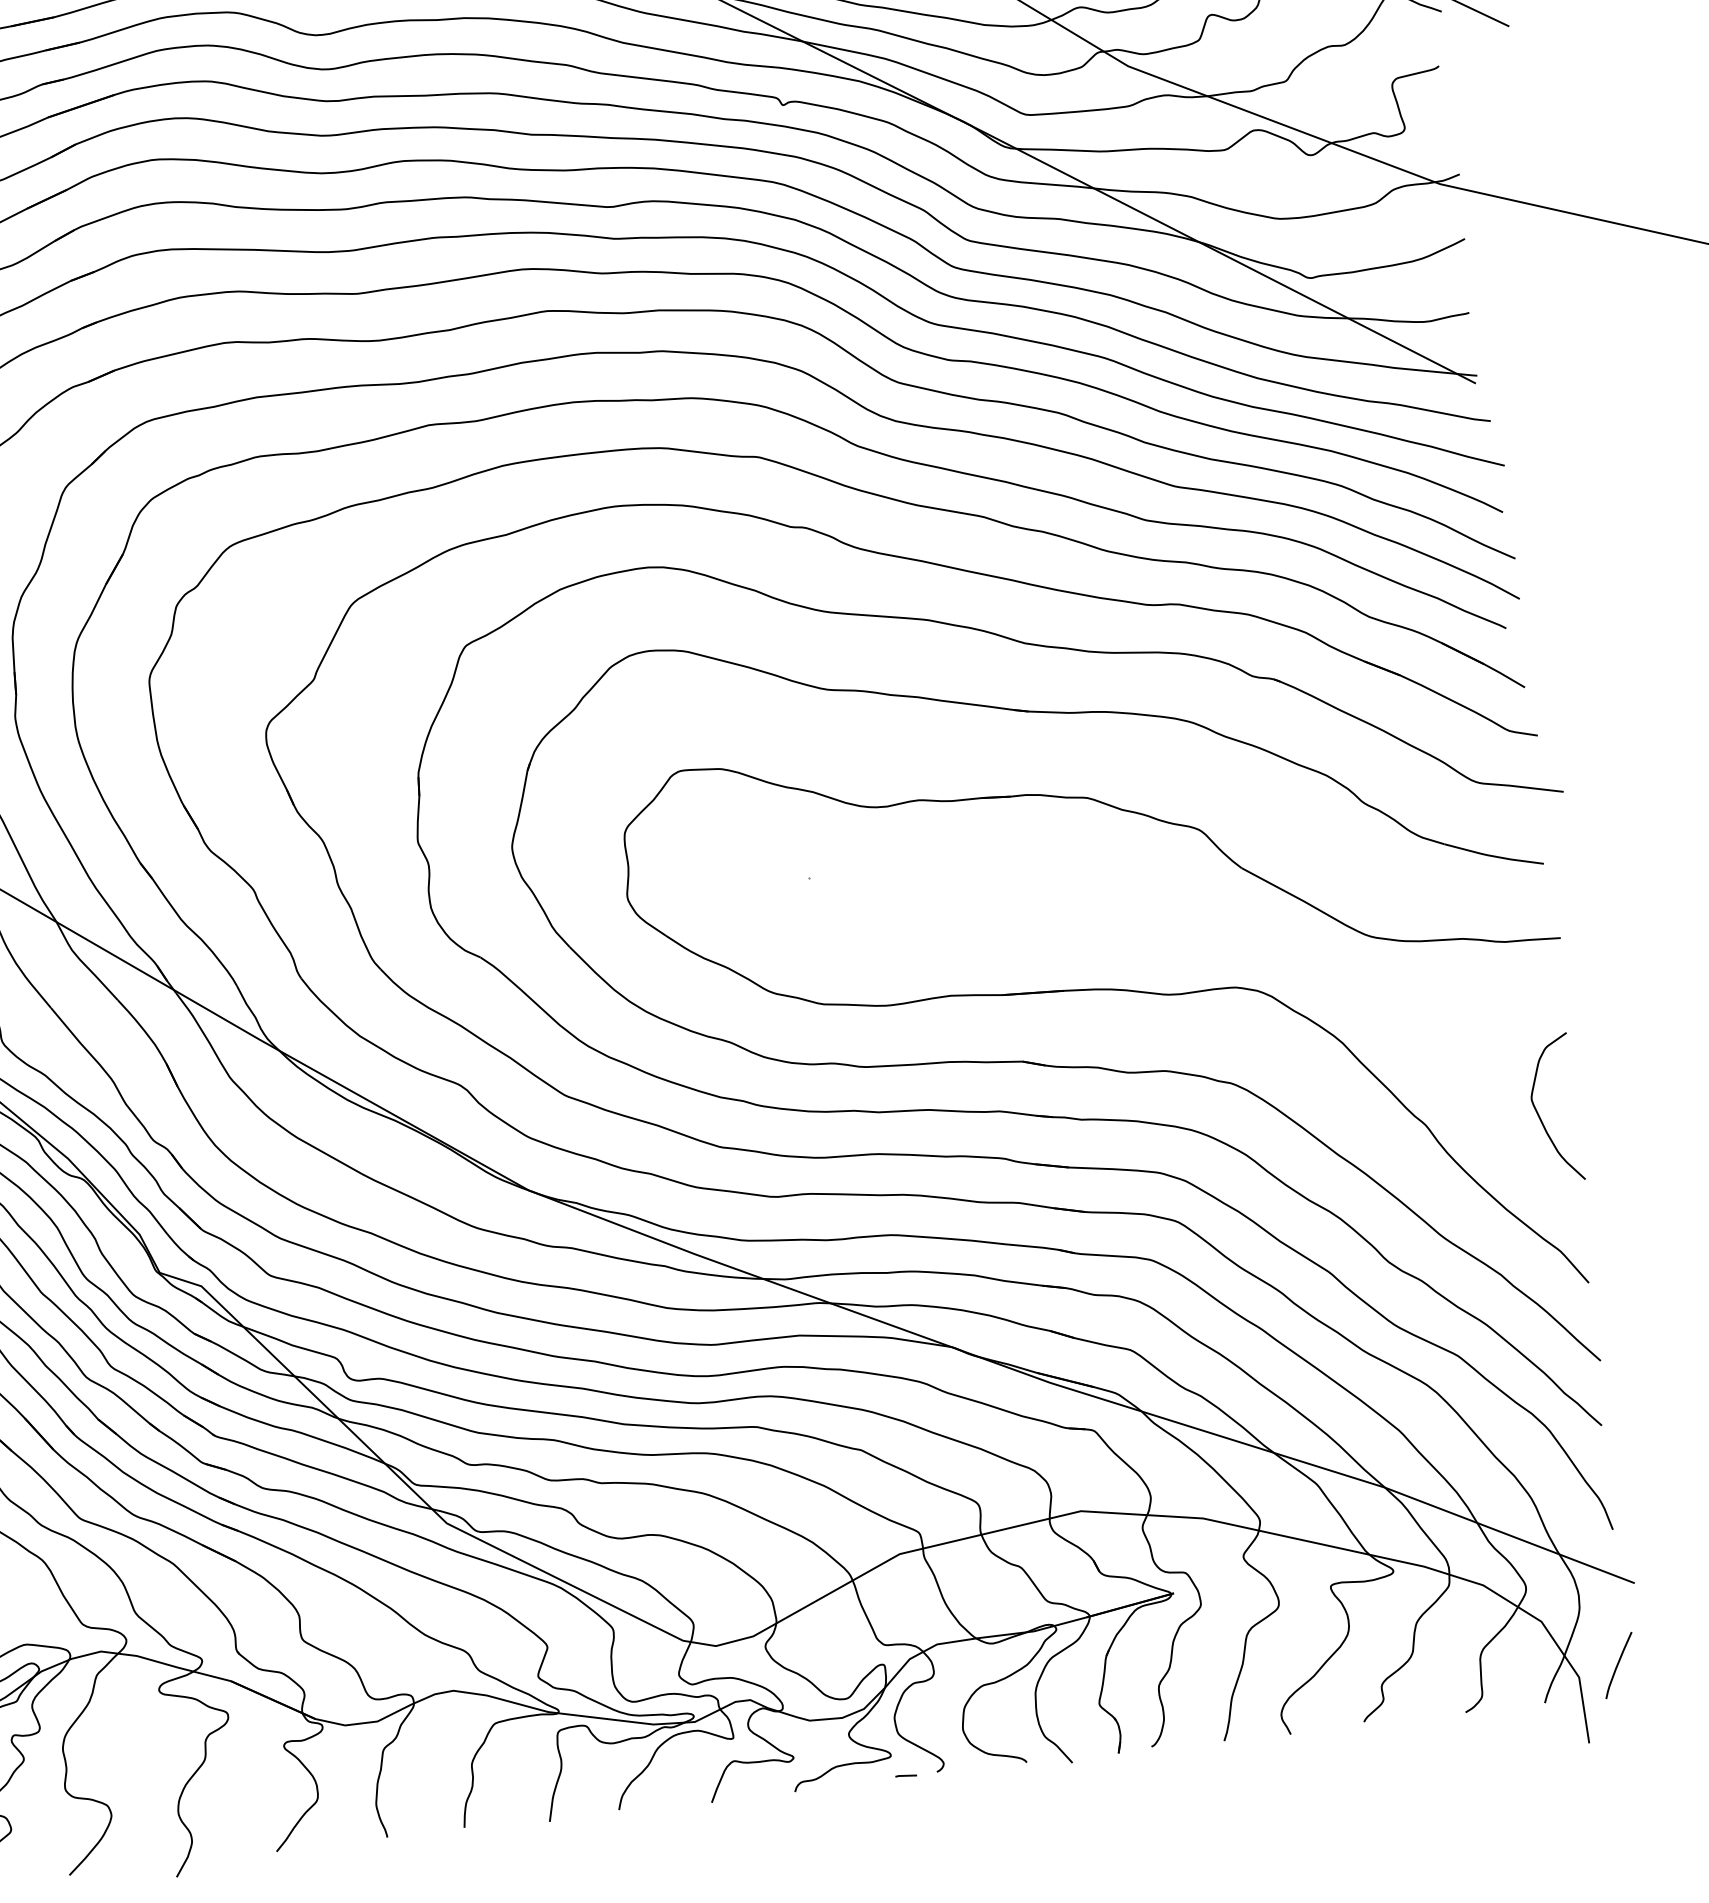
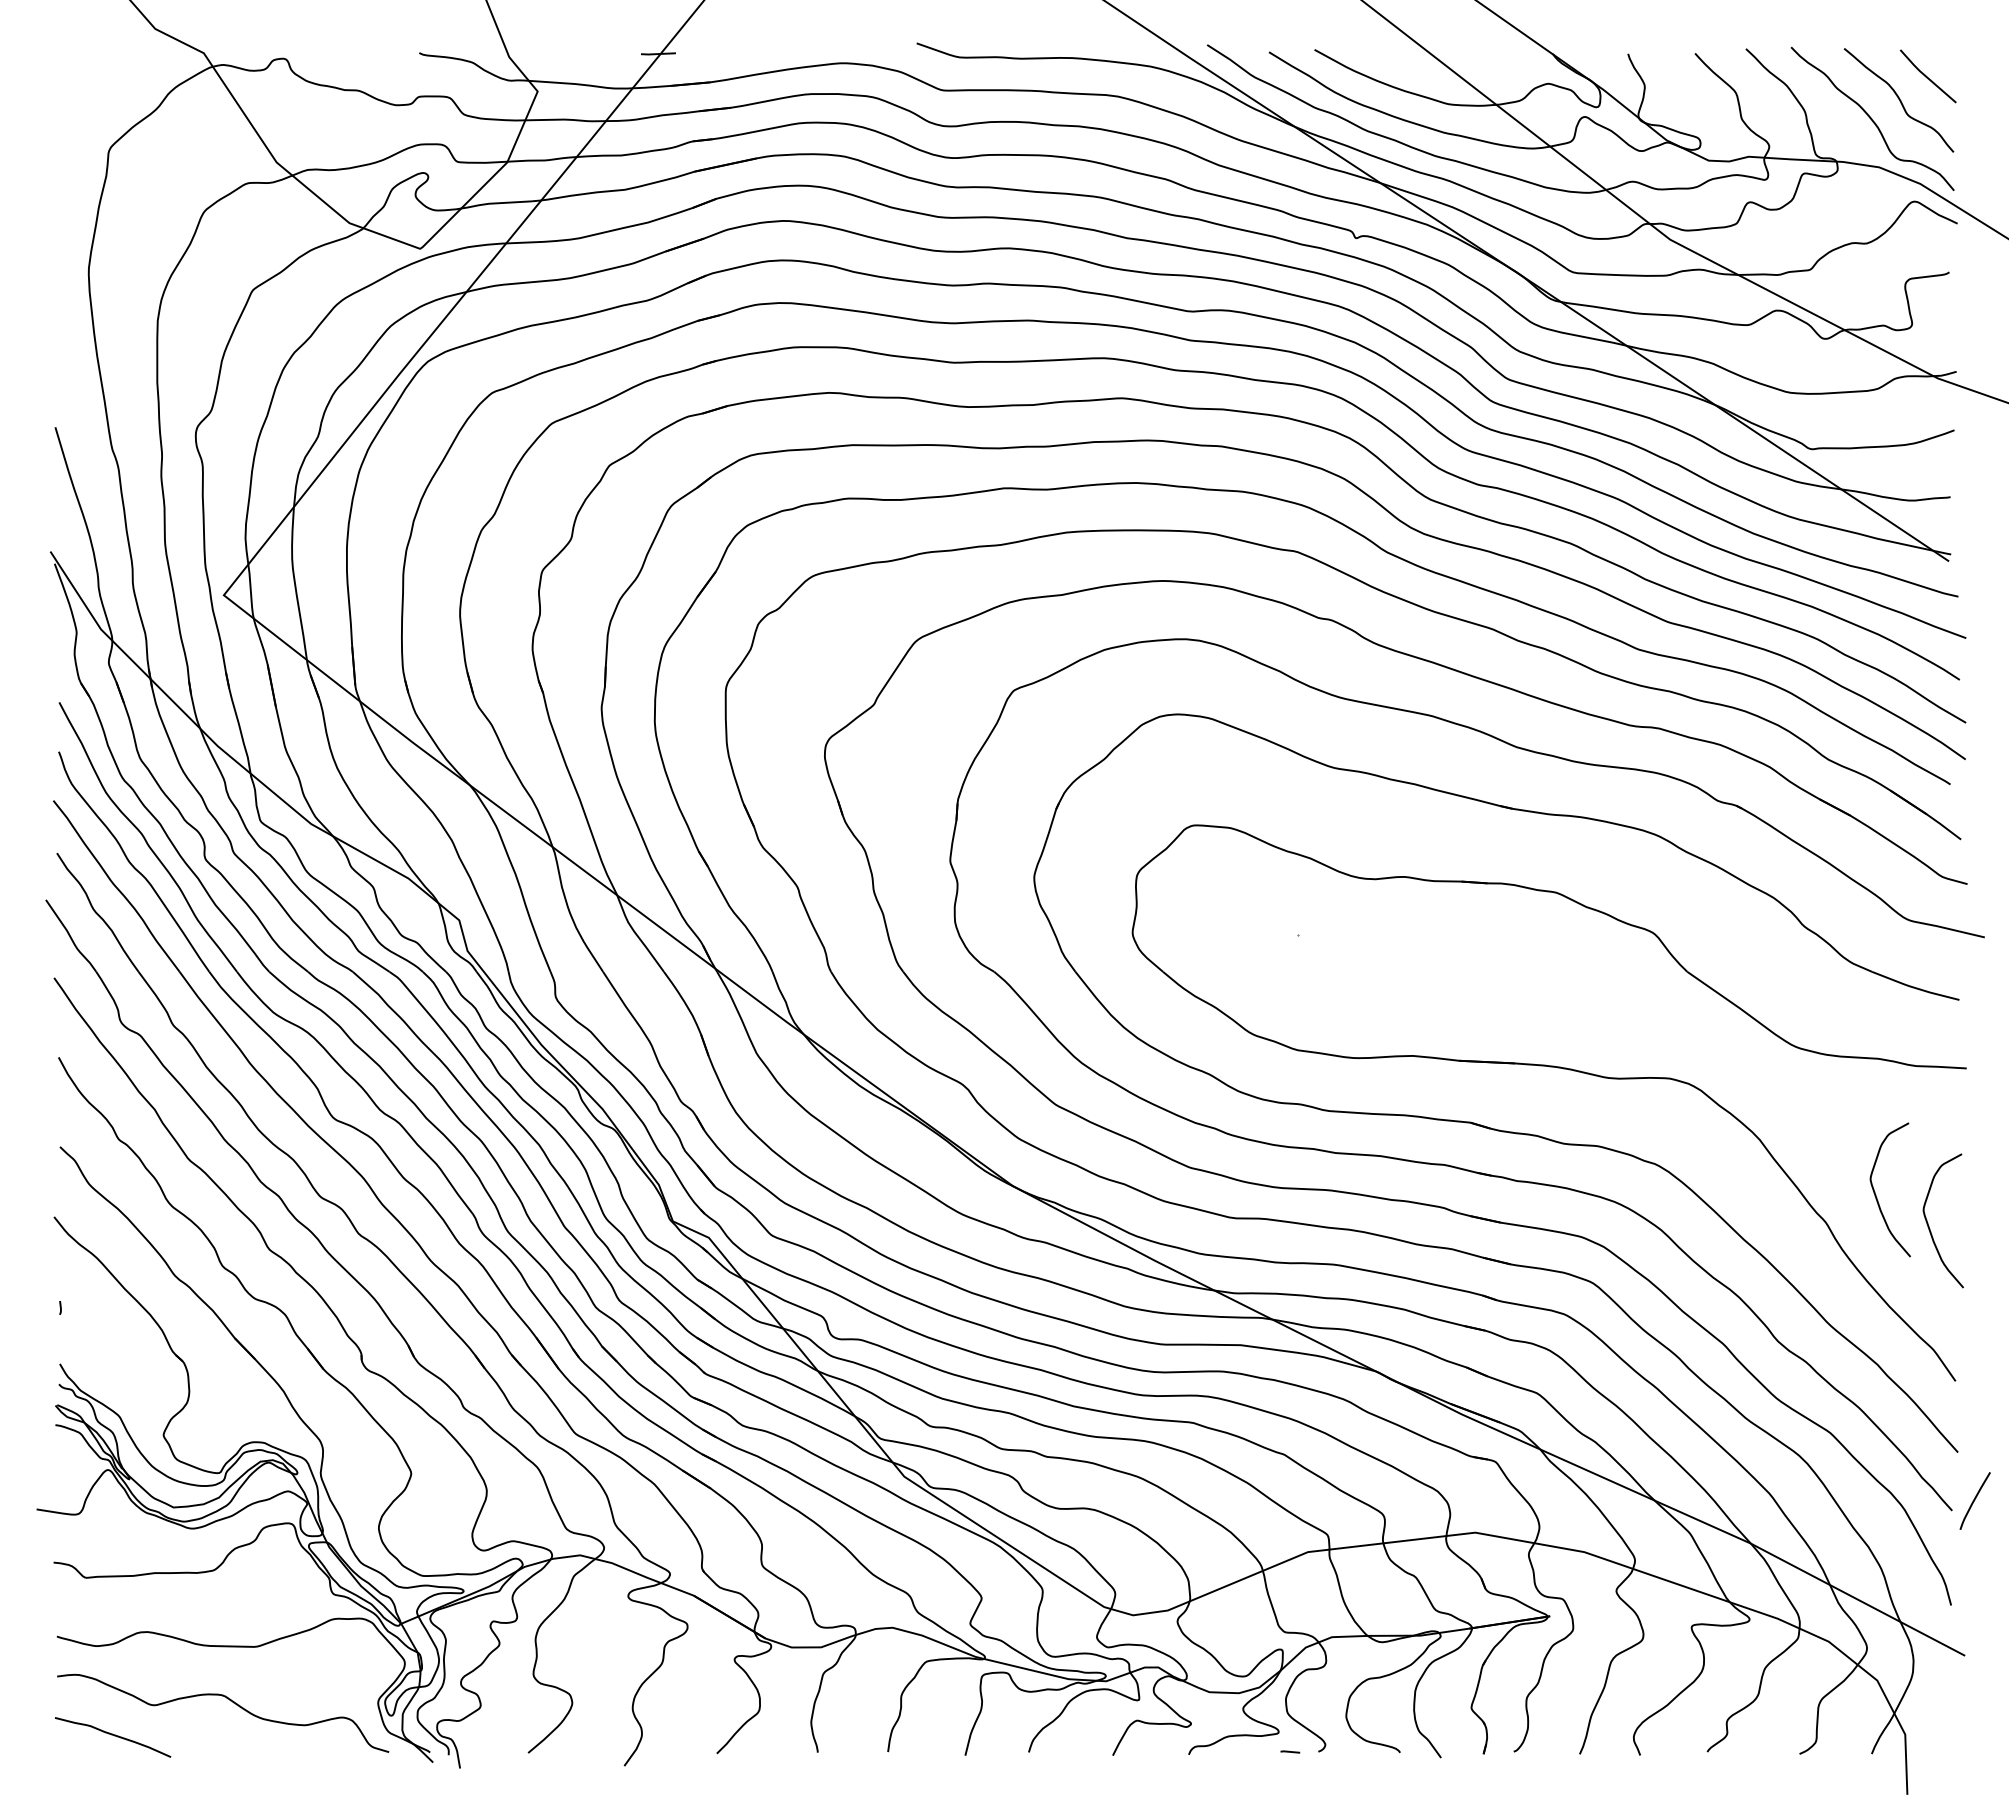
curve: (1477, 1088) -> (1876, 1194), added
curve: (1618, 1664) -> (1974, 1500), moved

